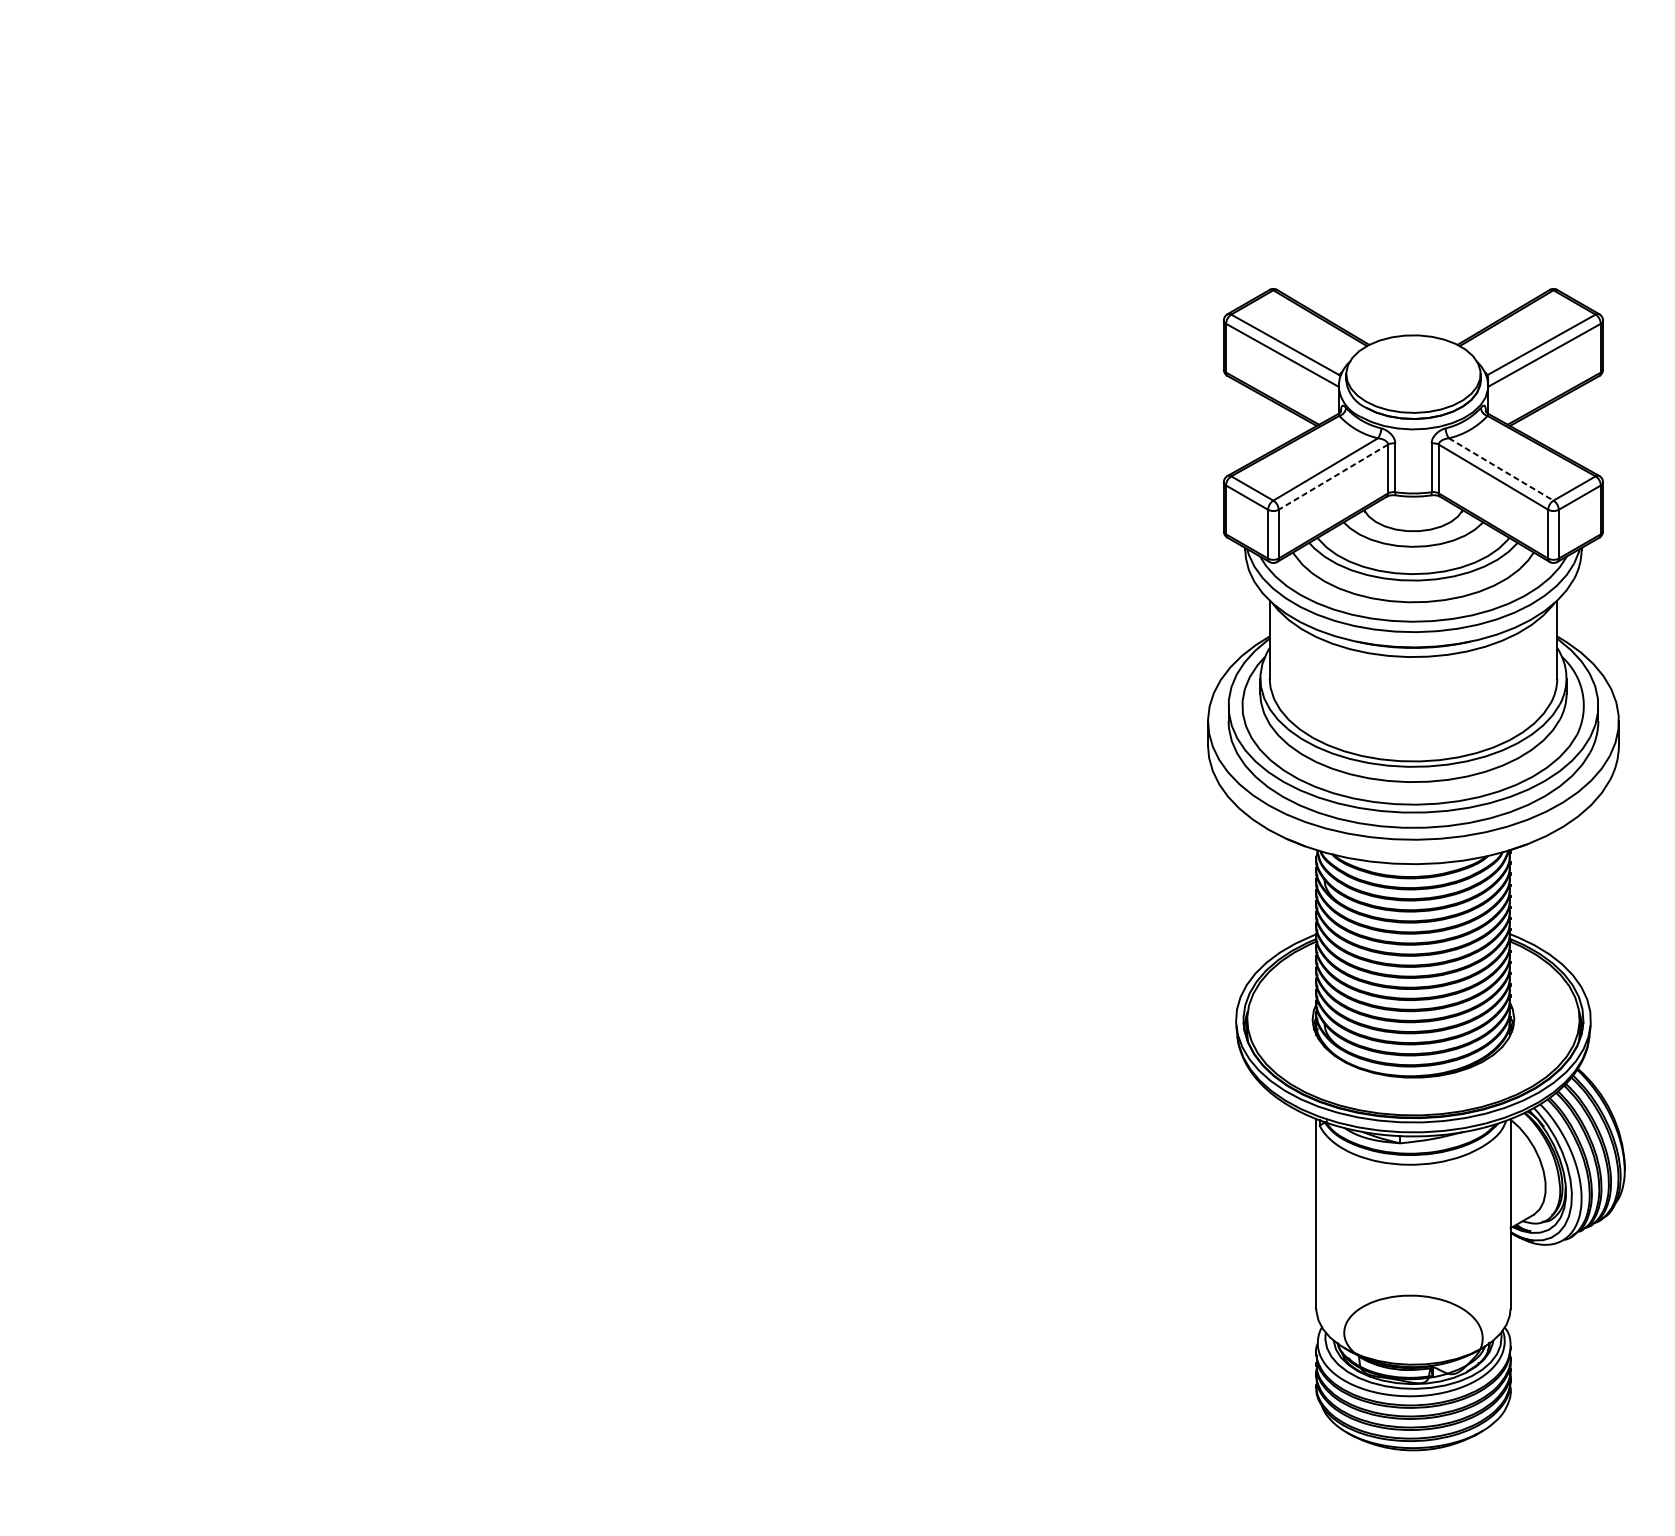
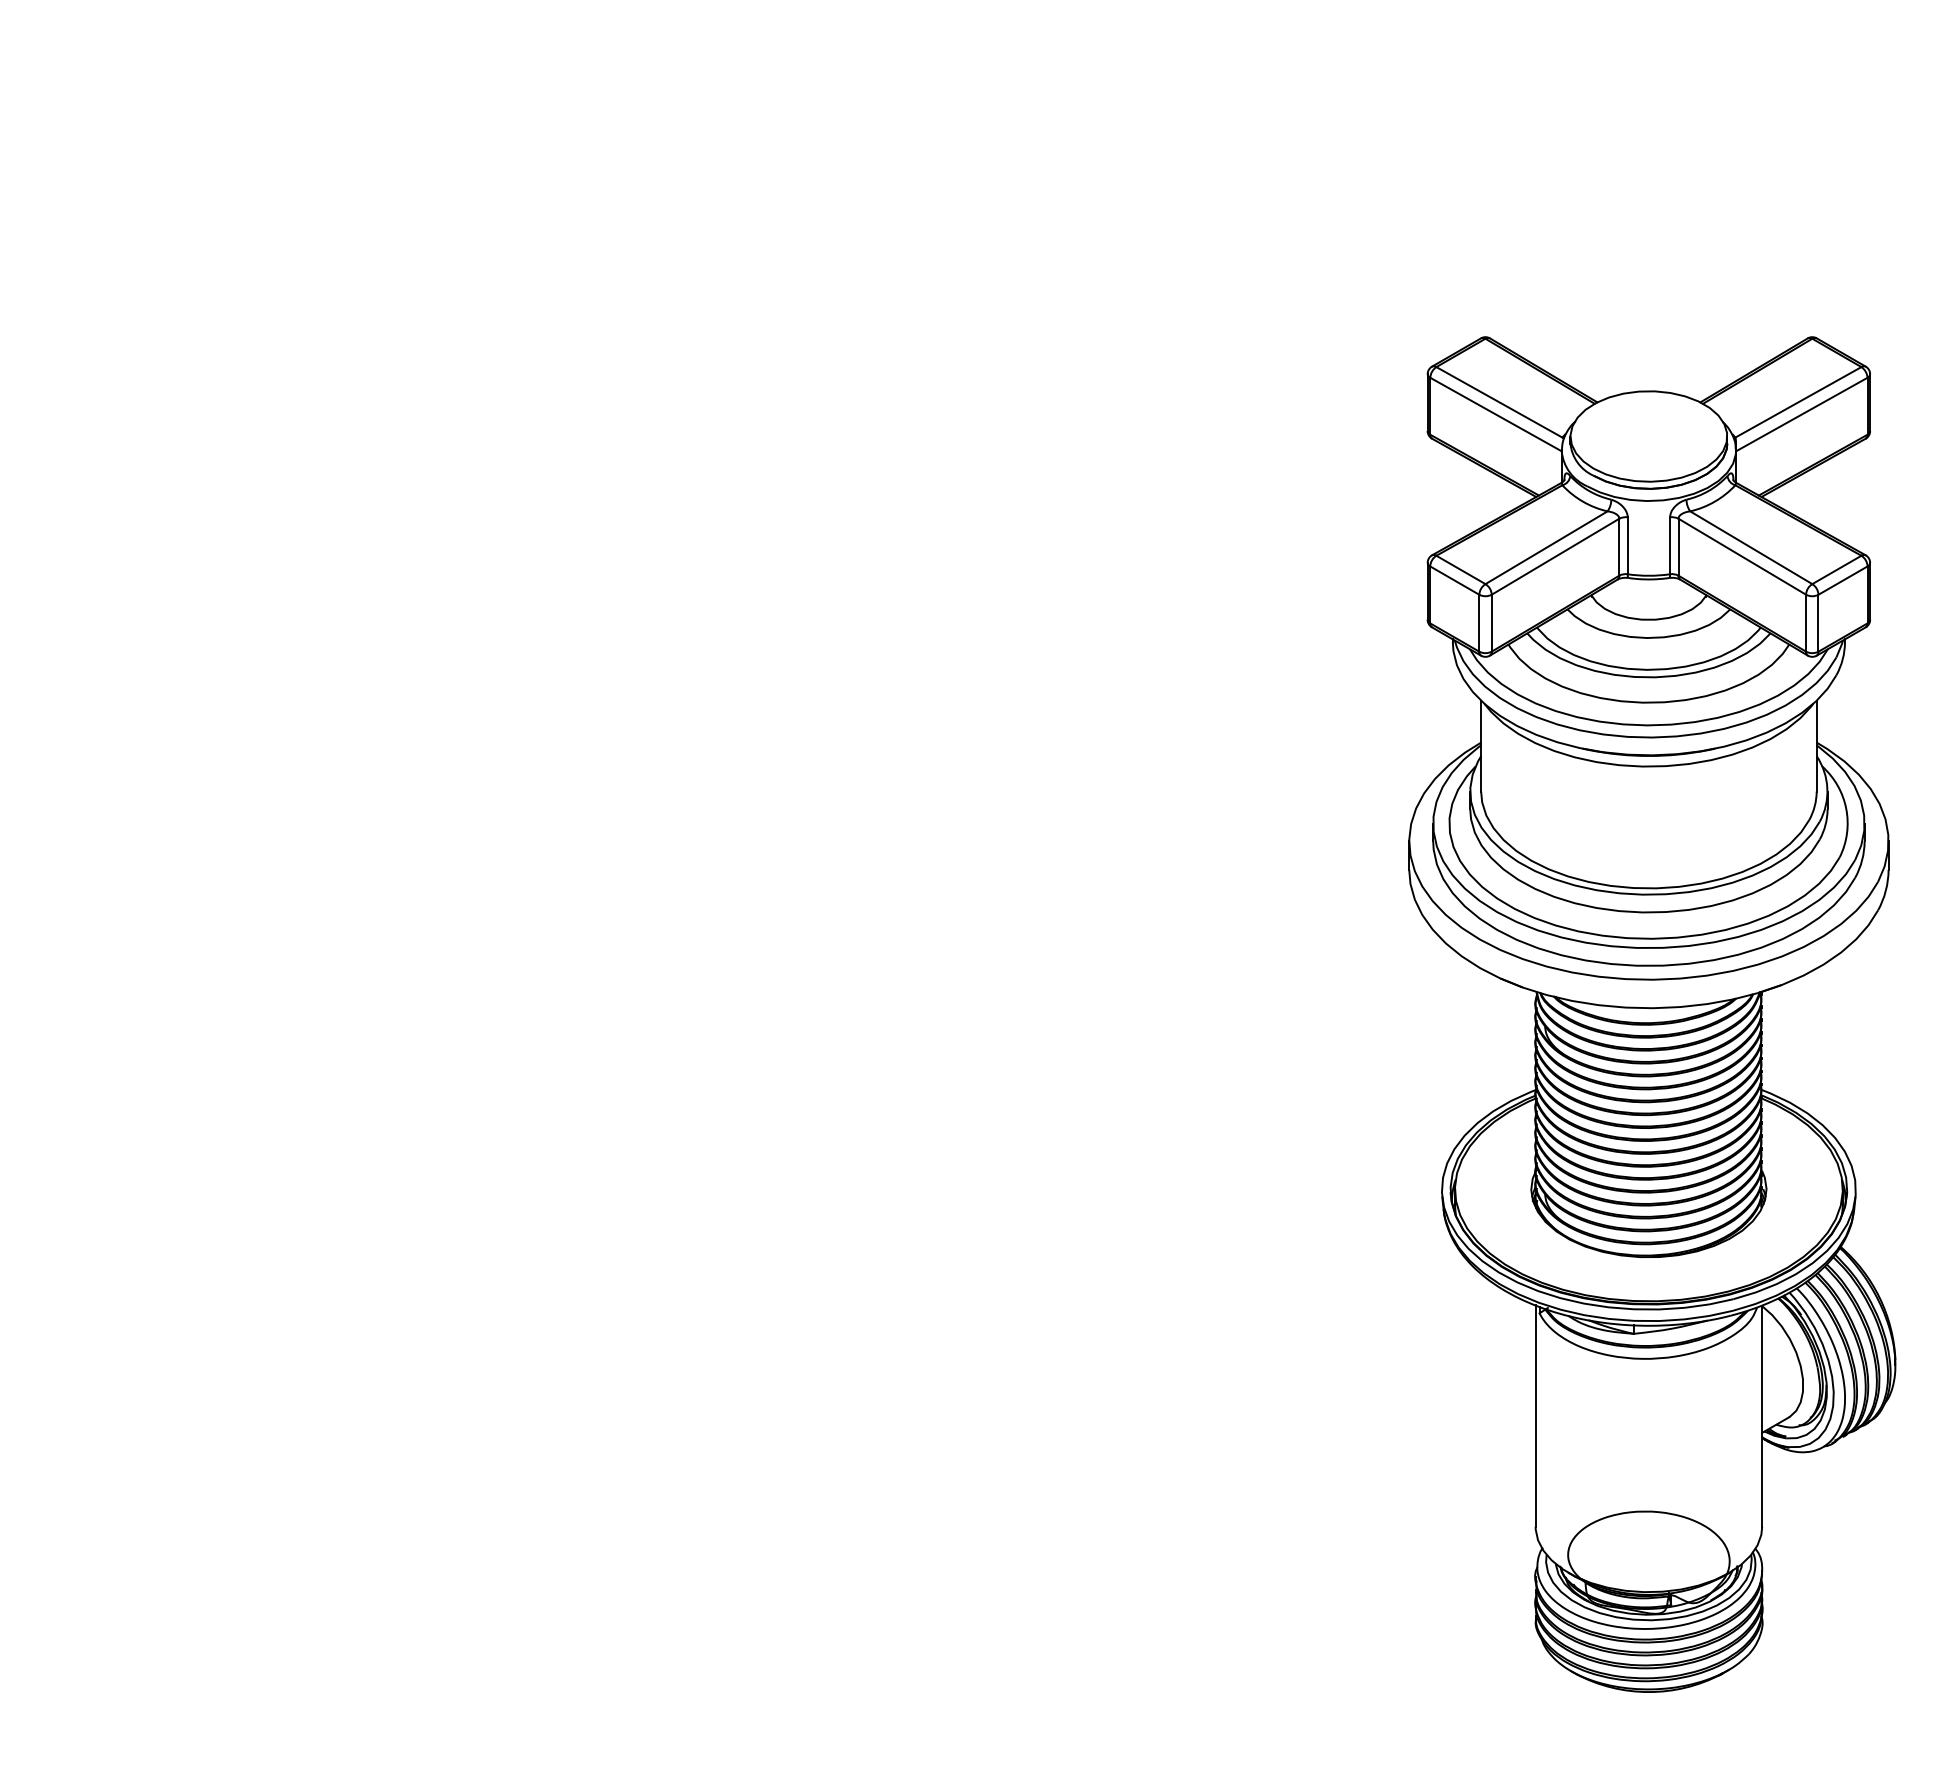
line: (1501, 469) -> (1751, 547), dashed -> solid
line: (1333, 476) -> (1555, 556), dashed -> solid

